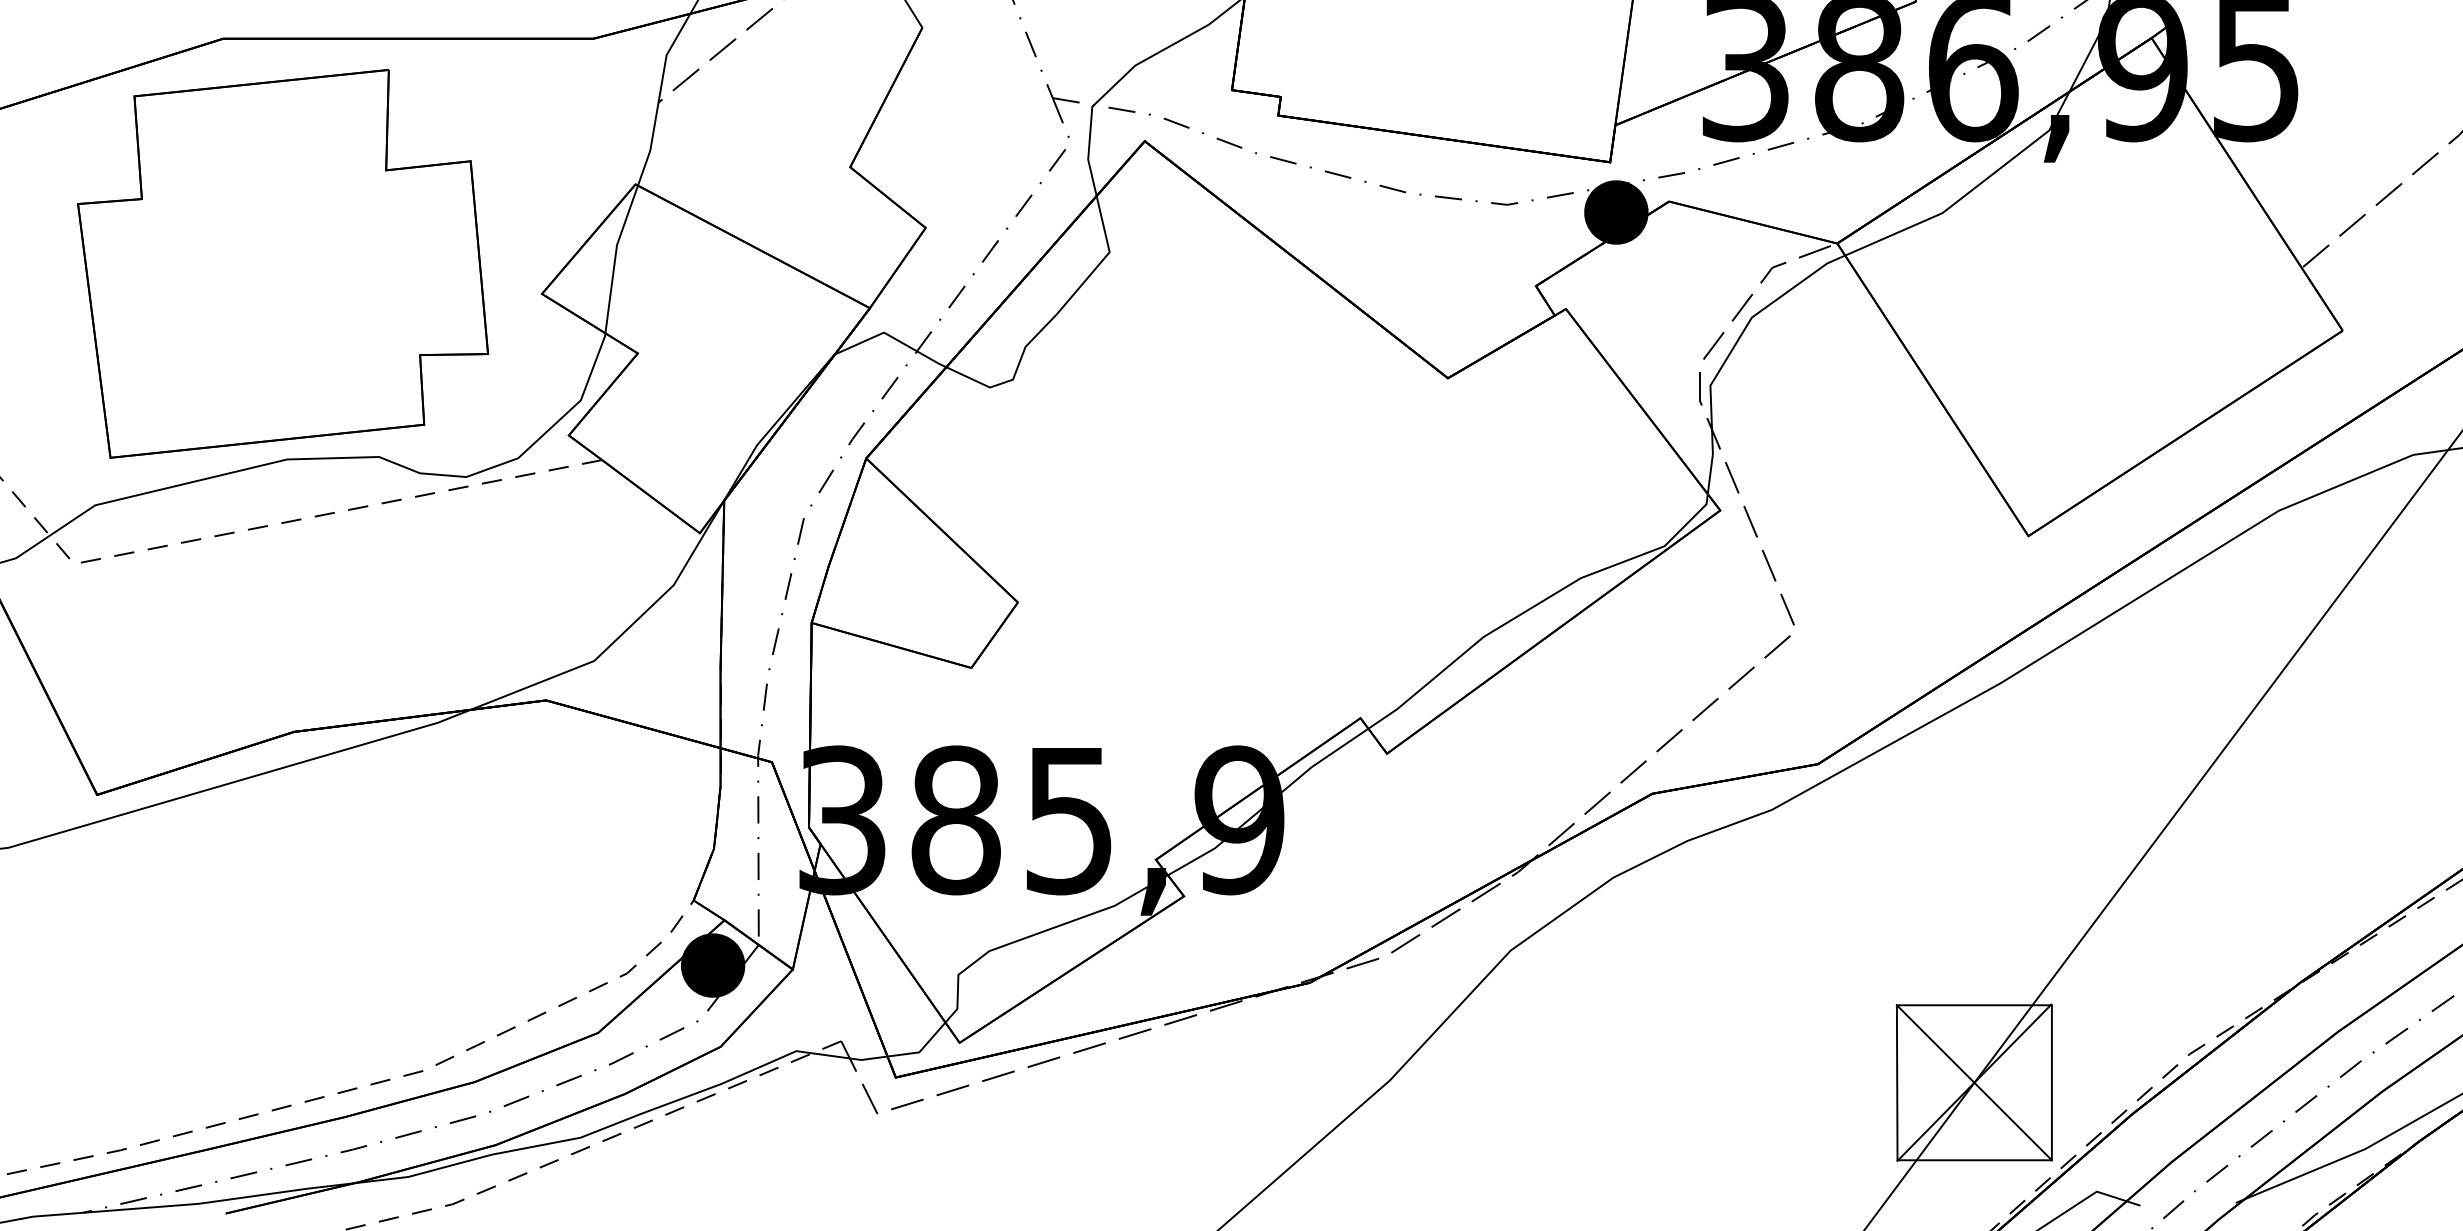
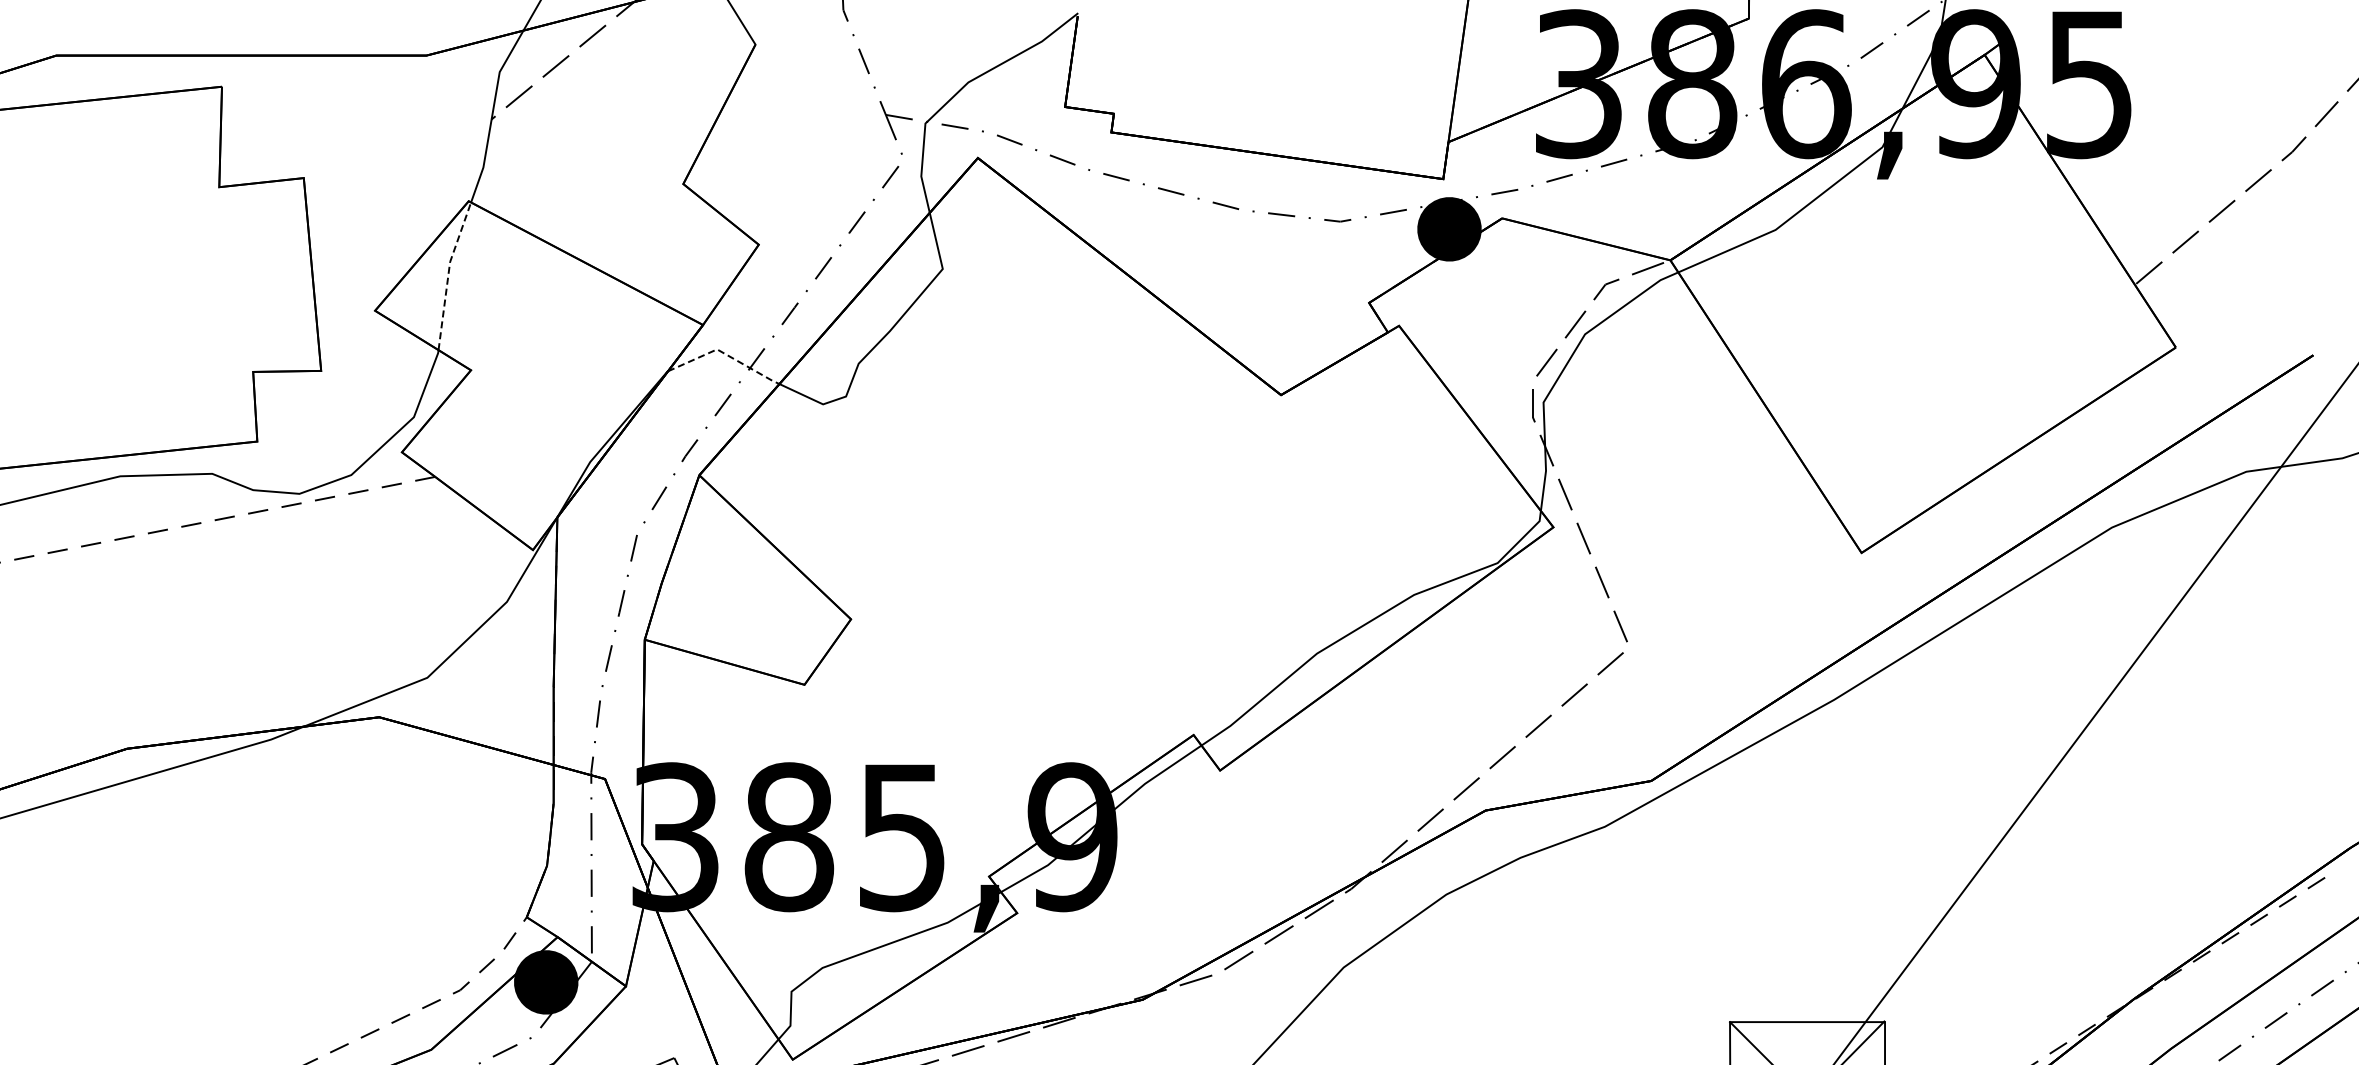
line: (615, 257) -> (448, 274), solid -> dashed
line: (891, 337) -> (724, 354), solid -> dashed

